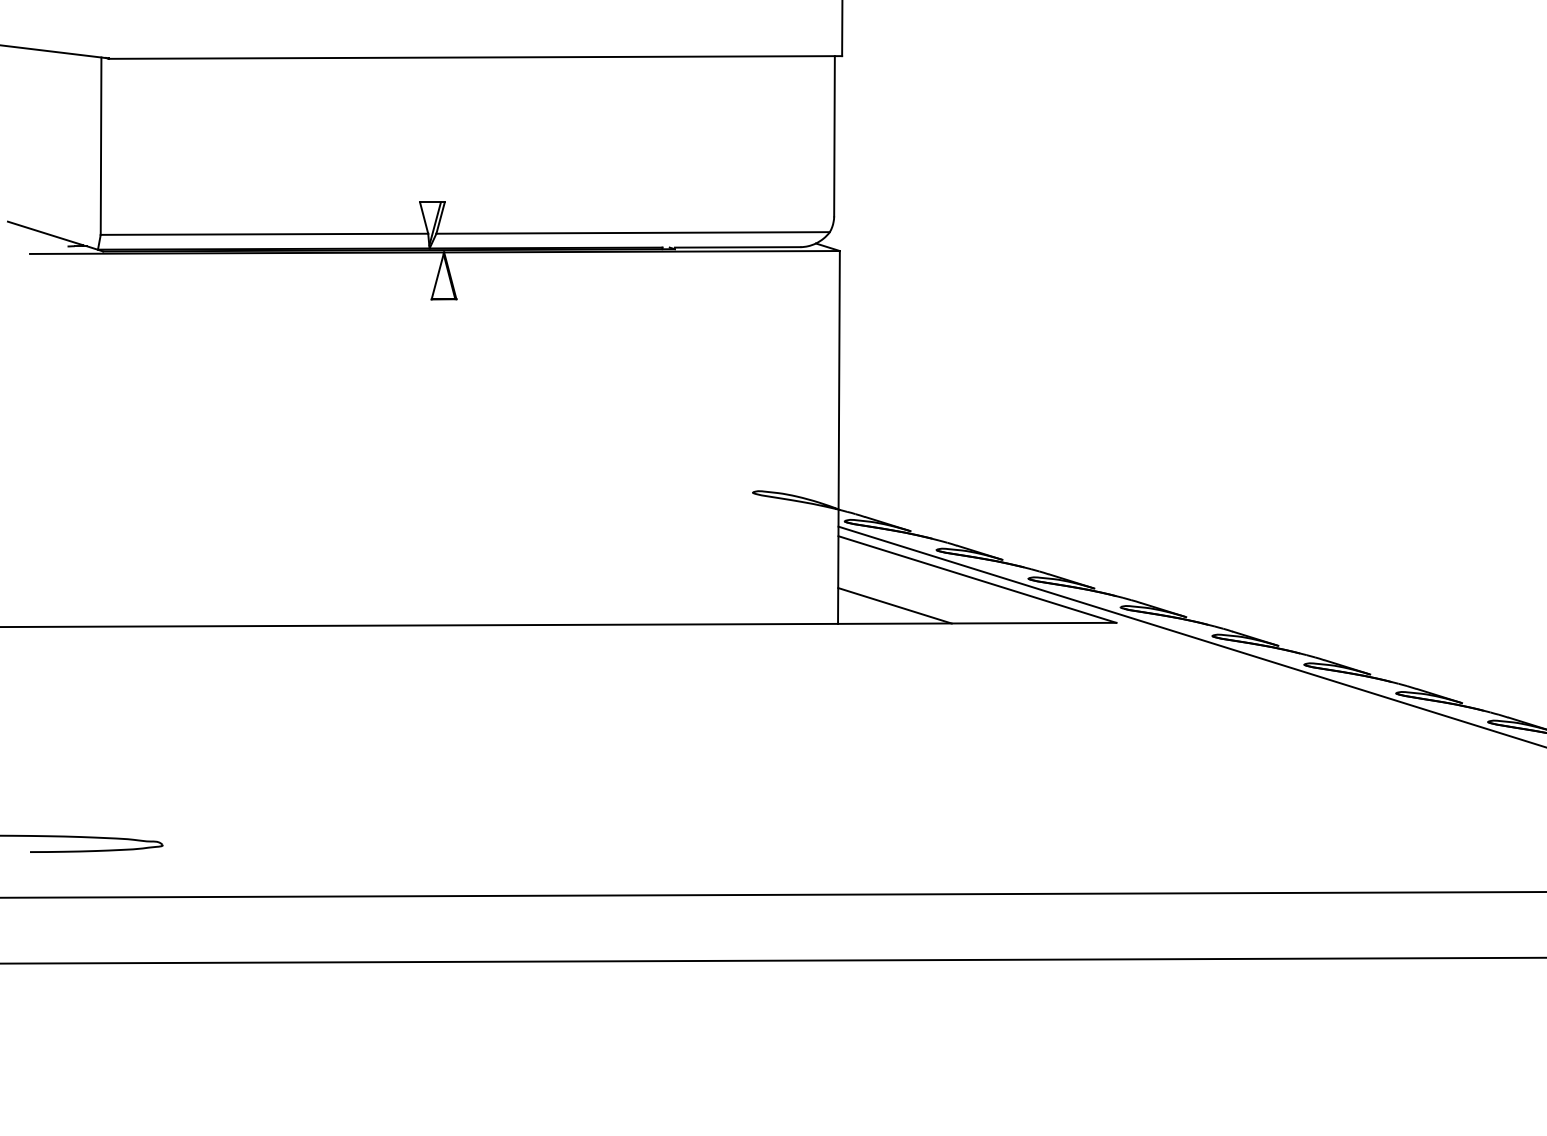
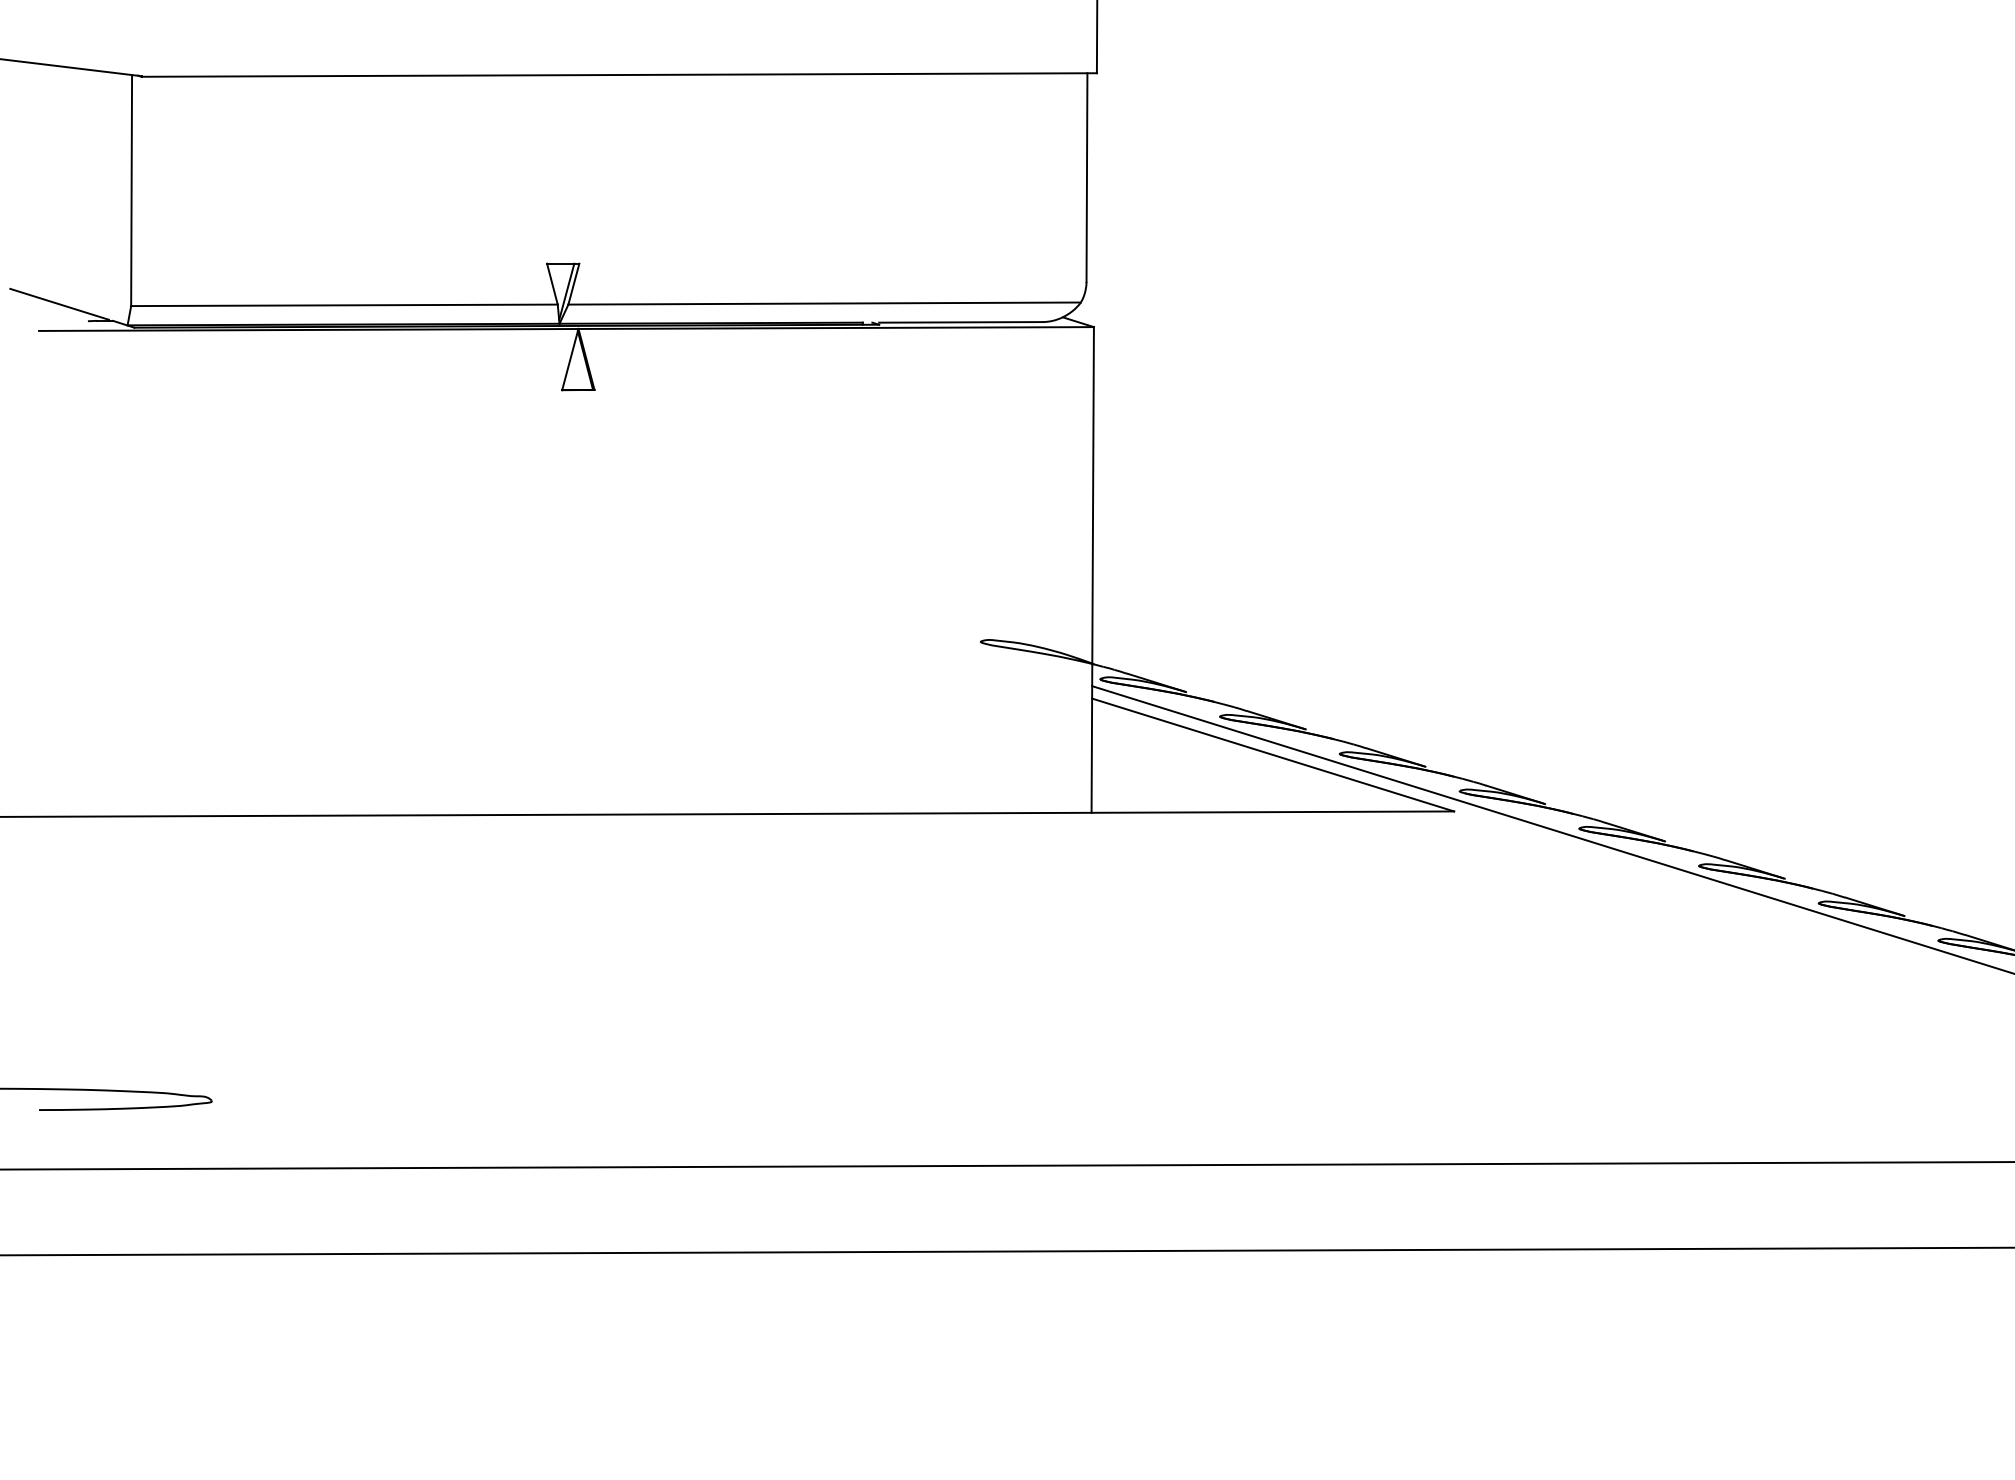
line: (894, 606) -> (1165, 789), removed

